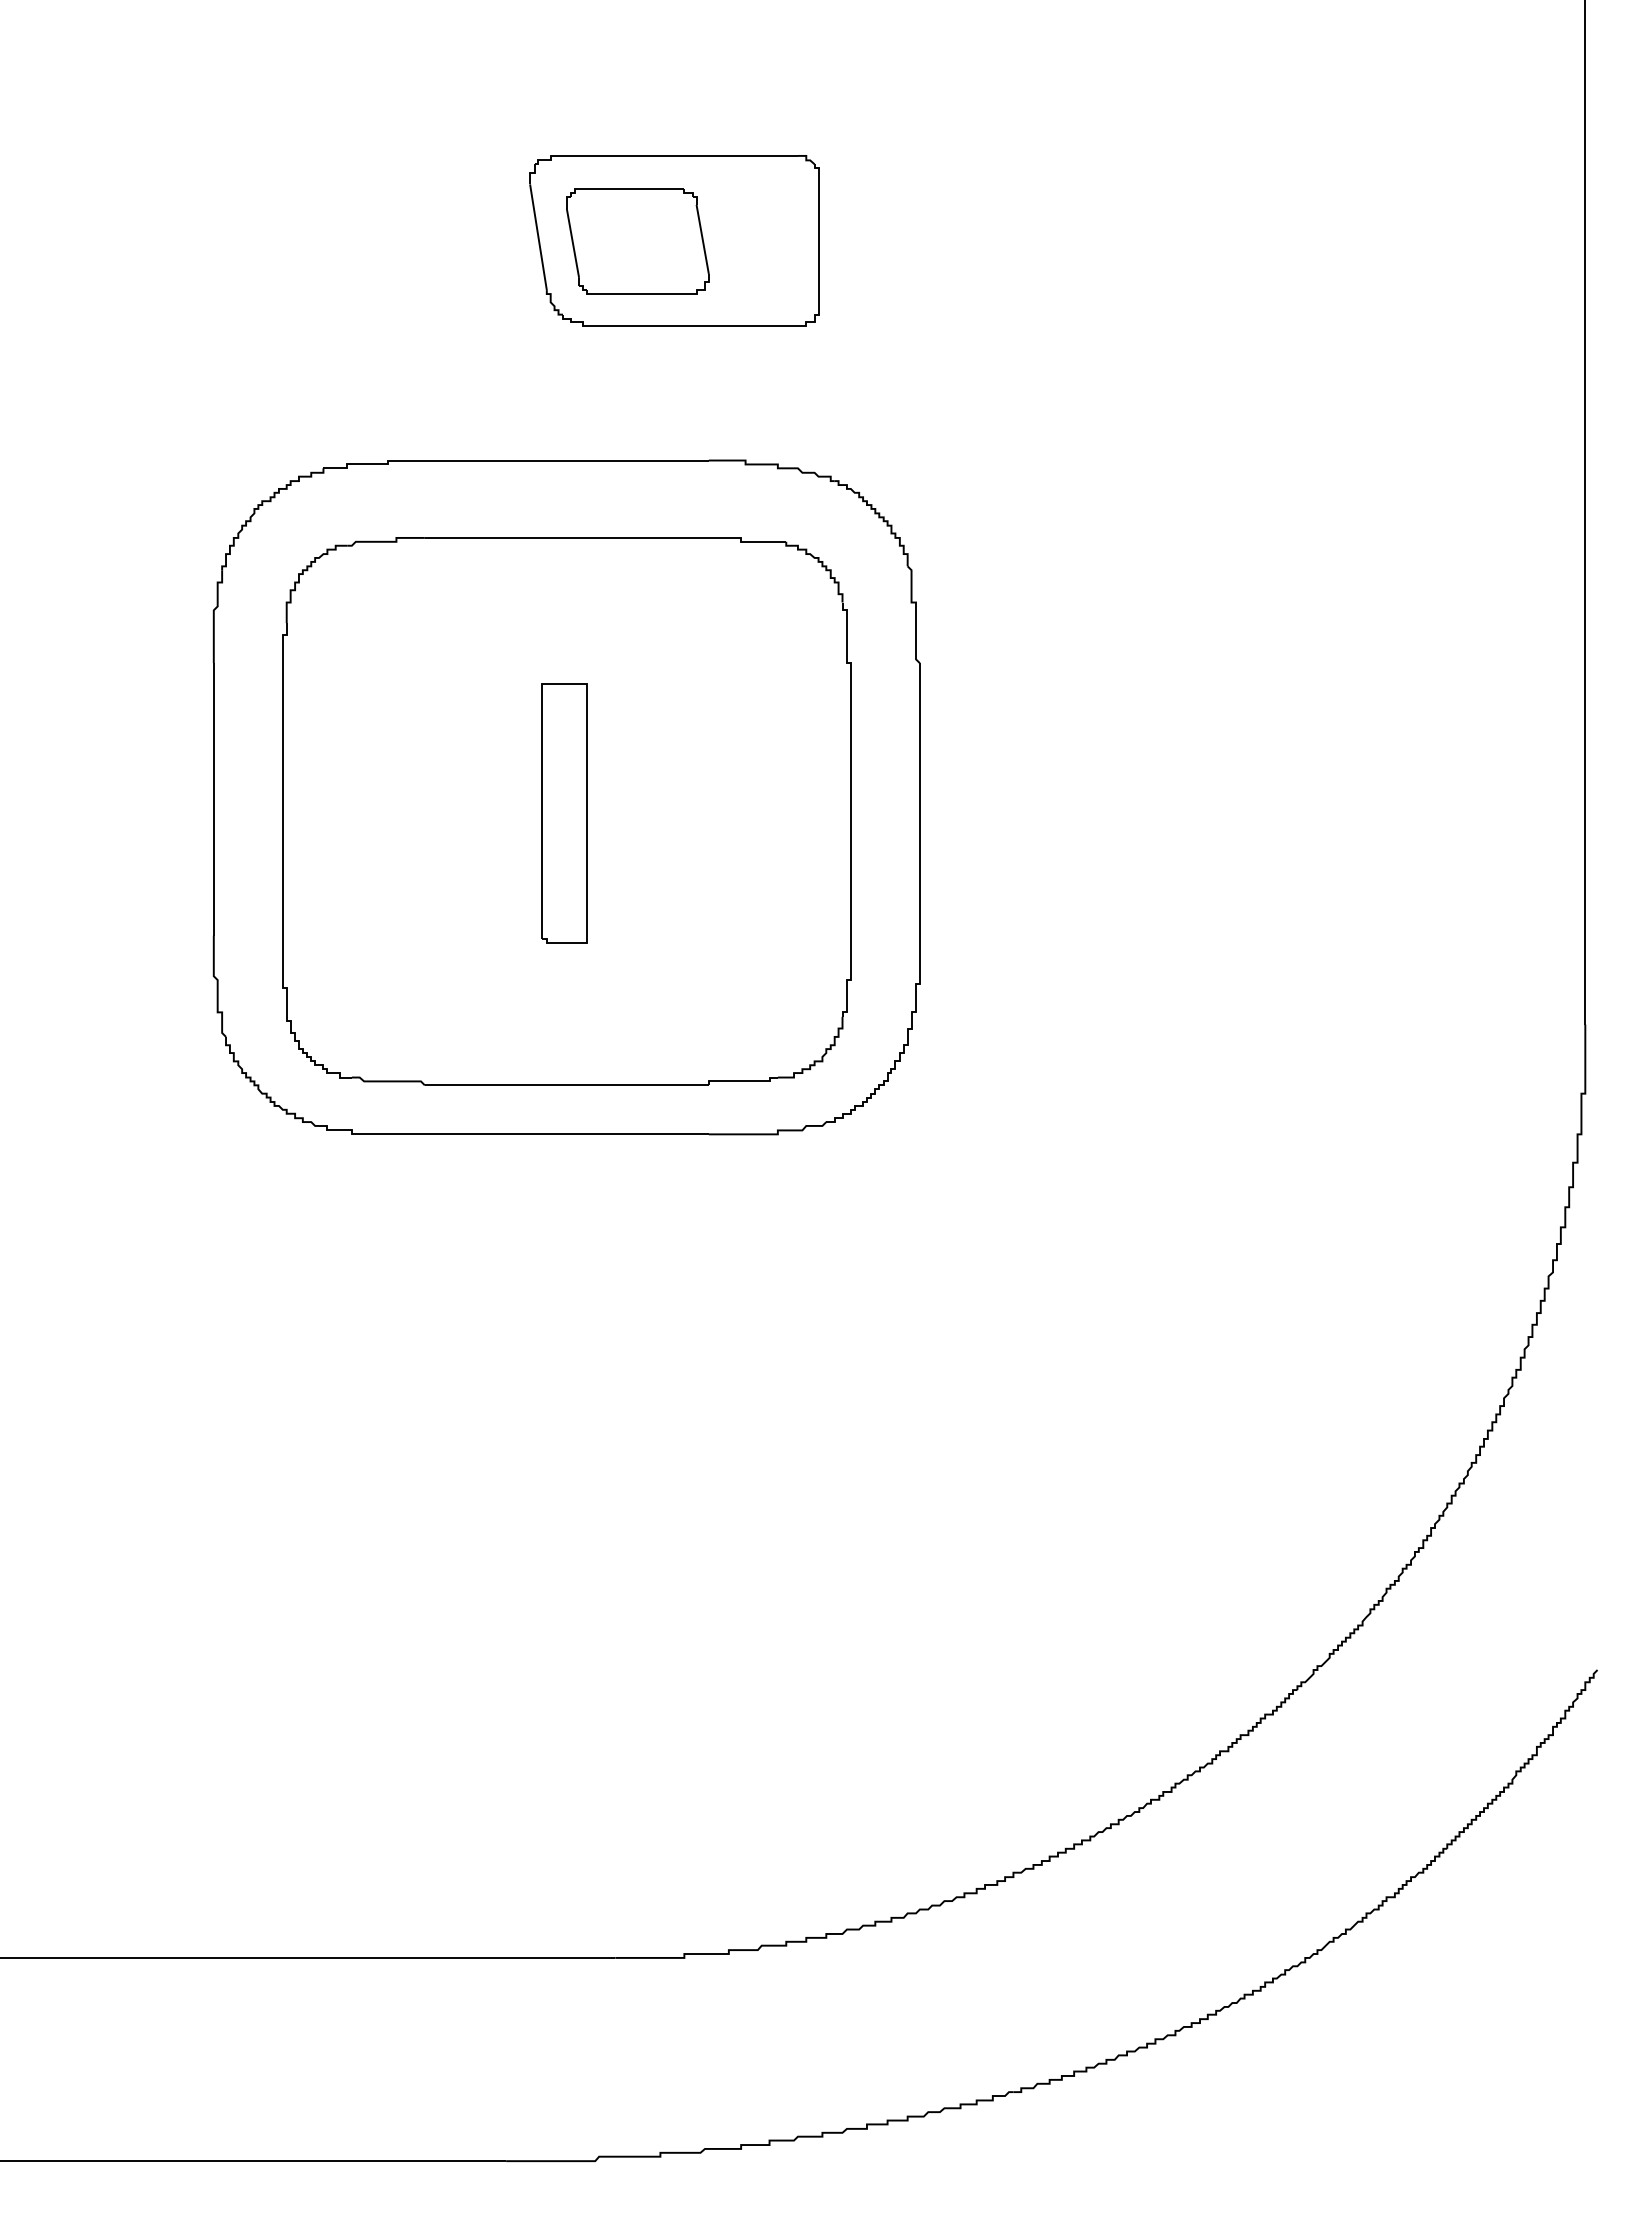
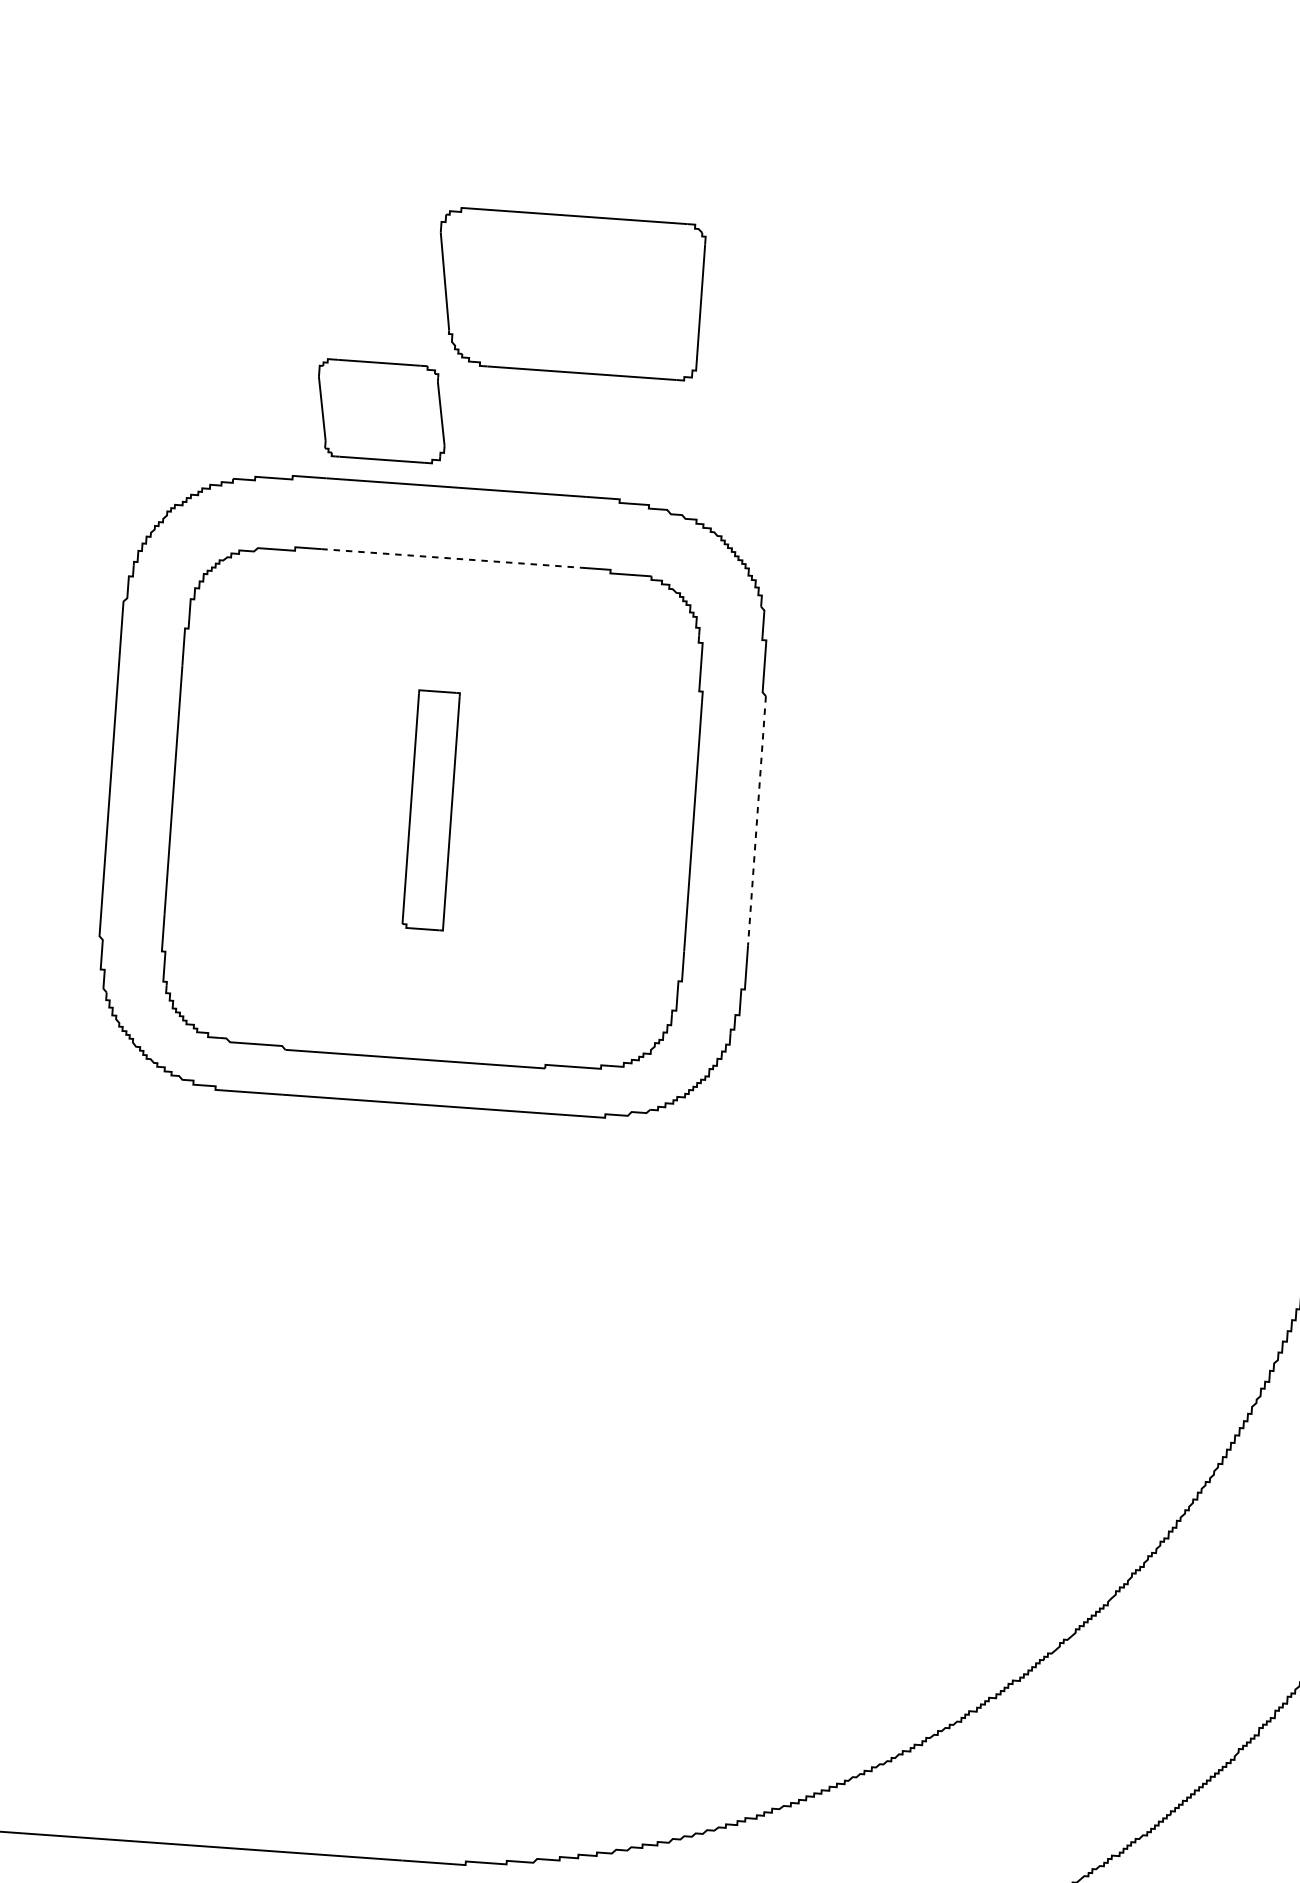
part: (637, 241) -> (381, 411), moved
line: (566, 537) -> (450, 558), solid -> dashed
line: (919, 799) -> (756, 820), solid -> dashed

